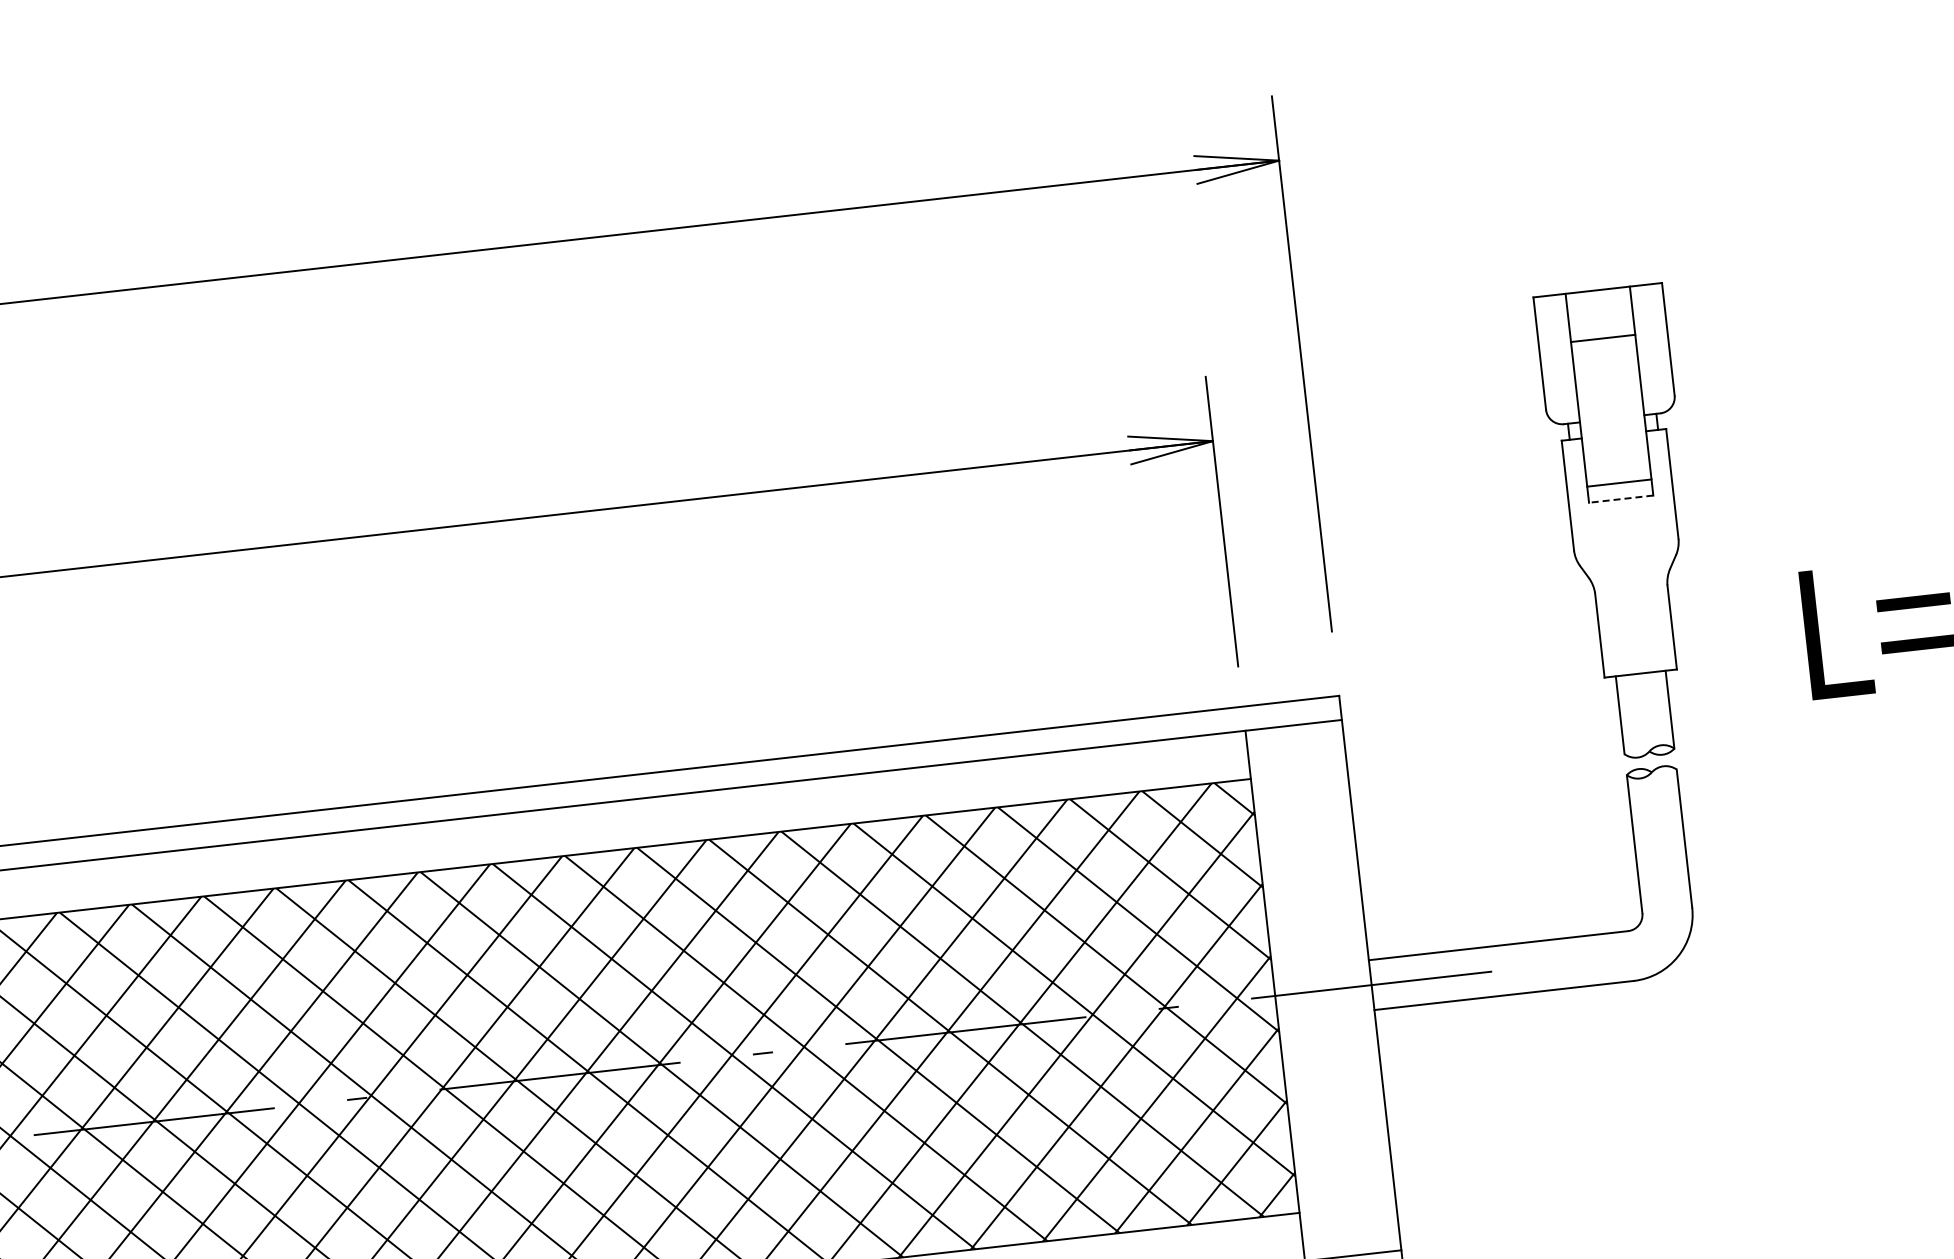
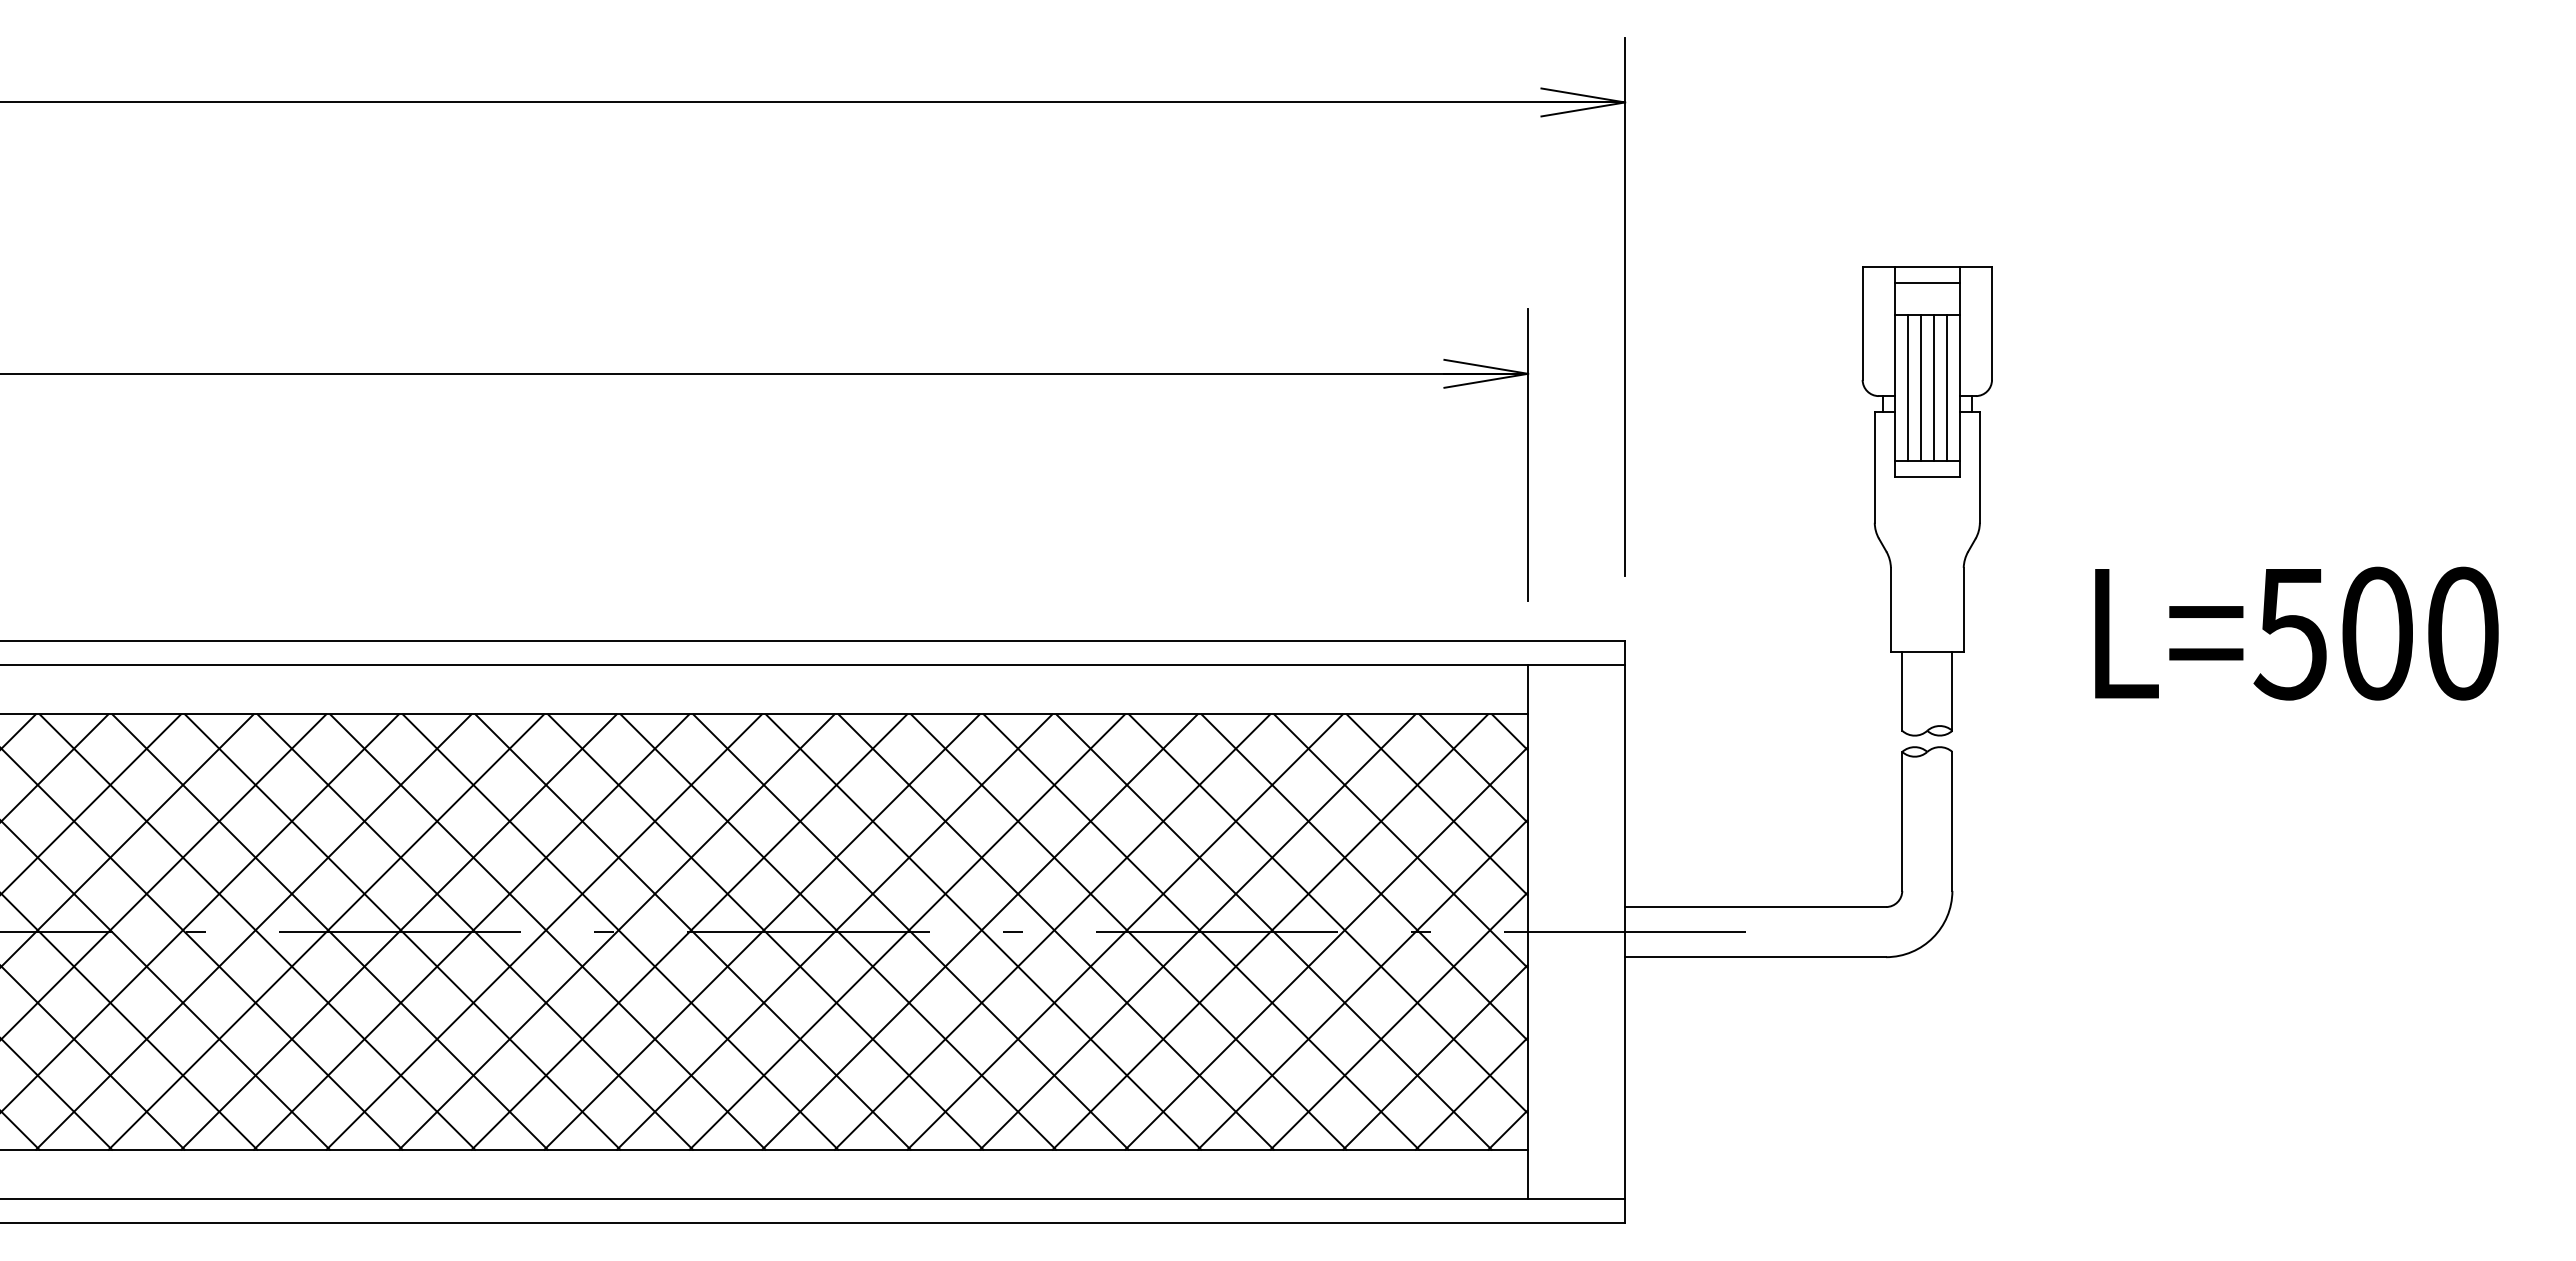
line: (1598, 305) -> (1926, 282), added
line: (1630, 408) -> (1946, 387), added
line: (1617, 409) -> (1933, 387), added
line: (1604, 410) -> (1920, 387), added
line: (1591, 412) -> (1907, 387), added
line: (1620, 498) -> (1926, 476), dashed -> solid

